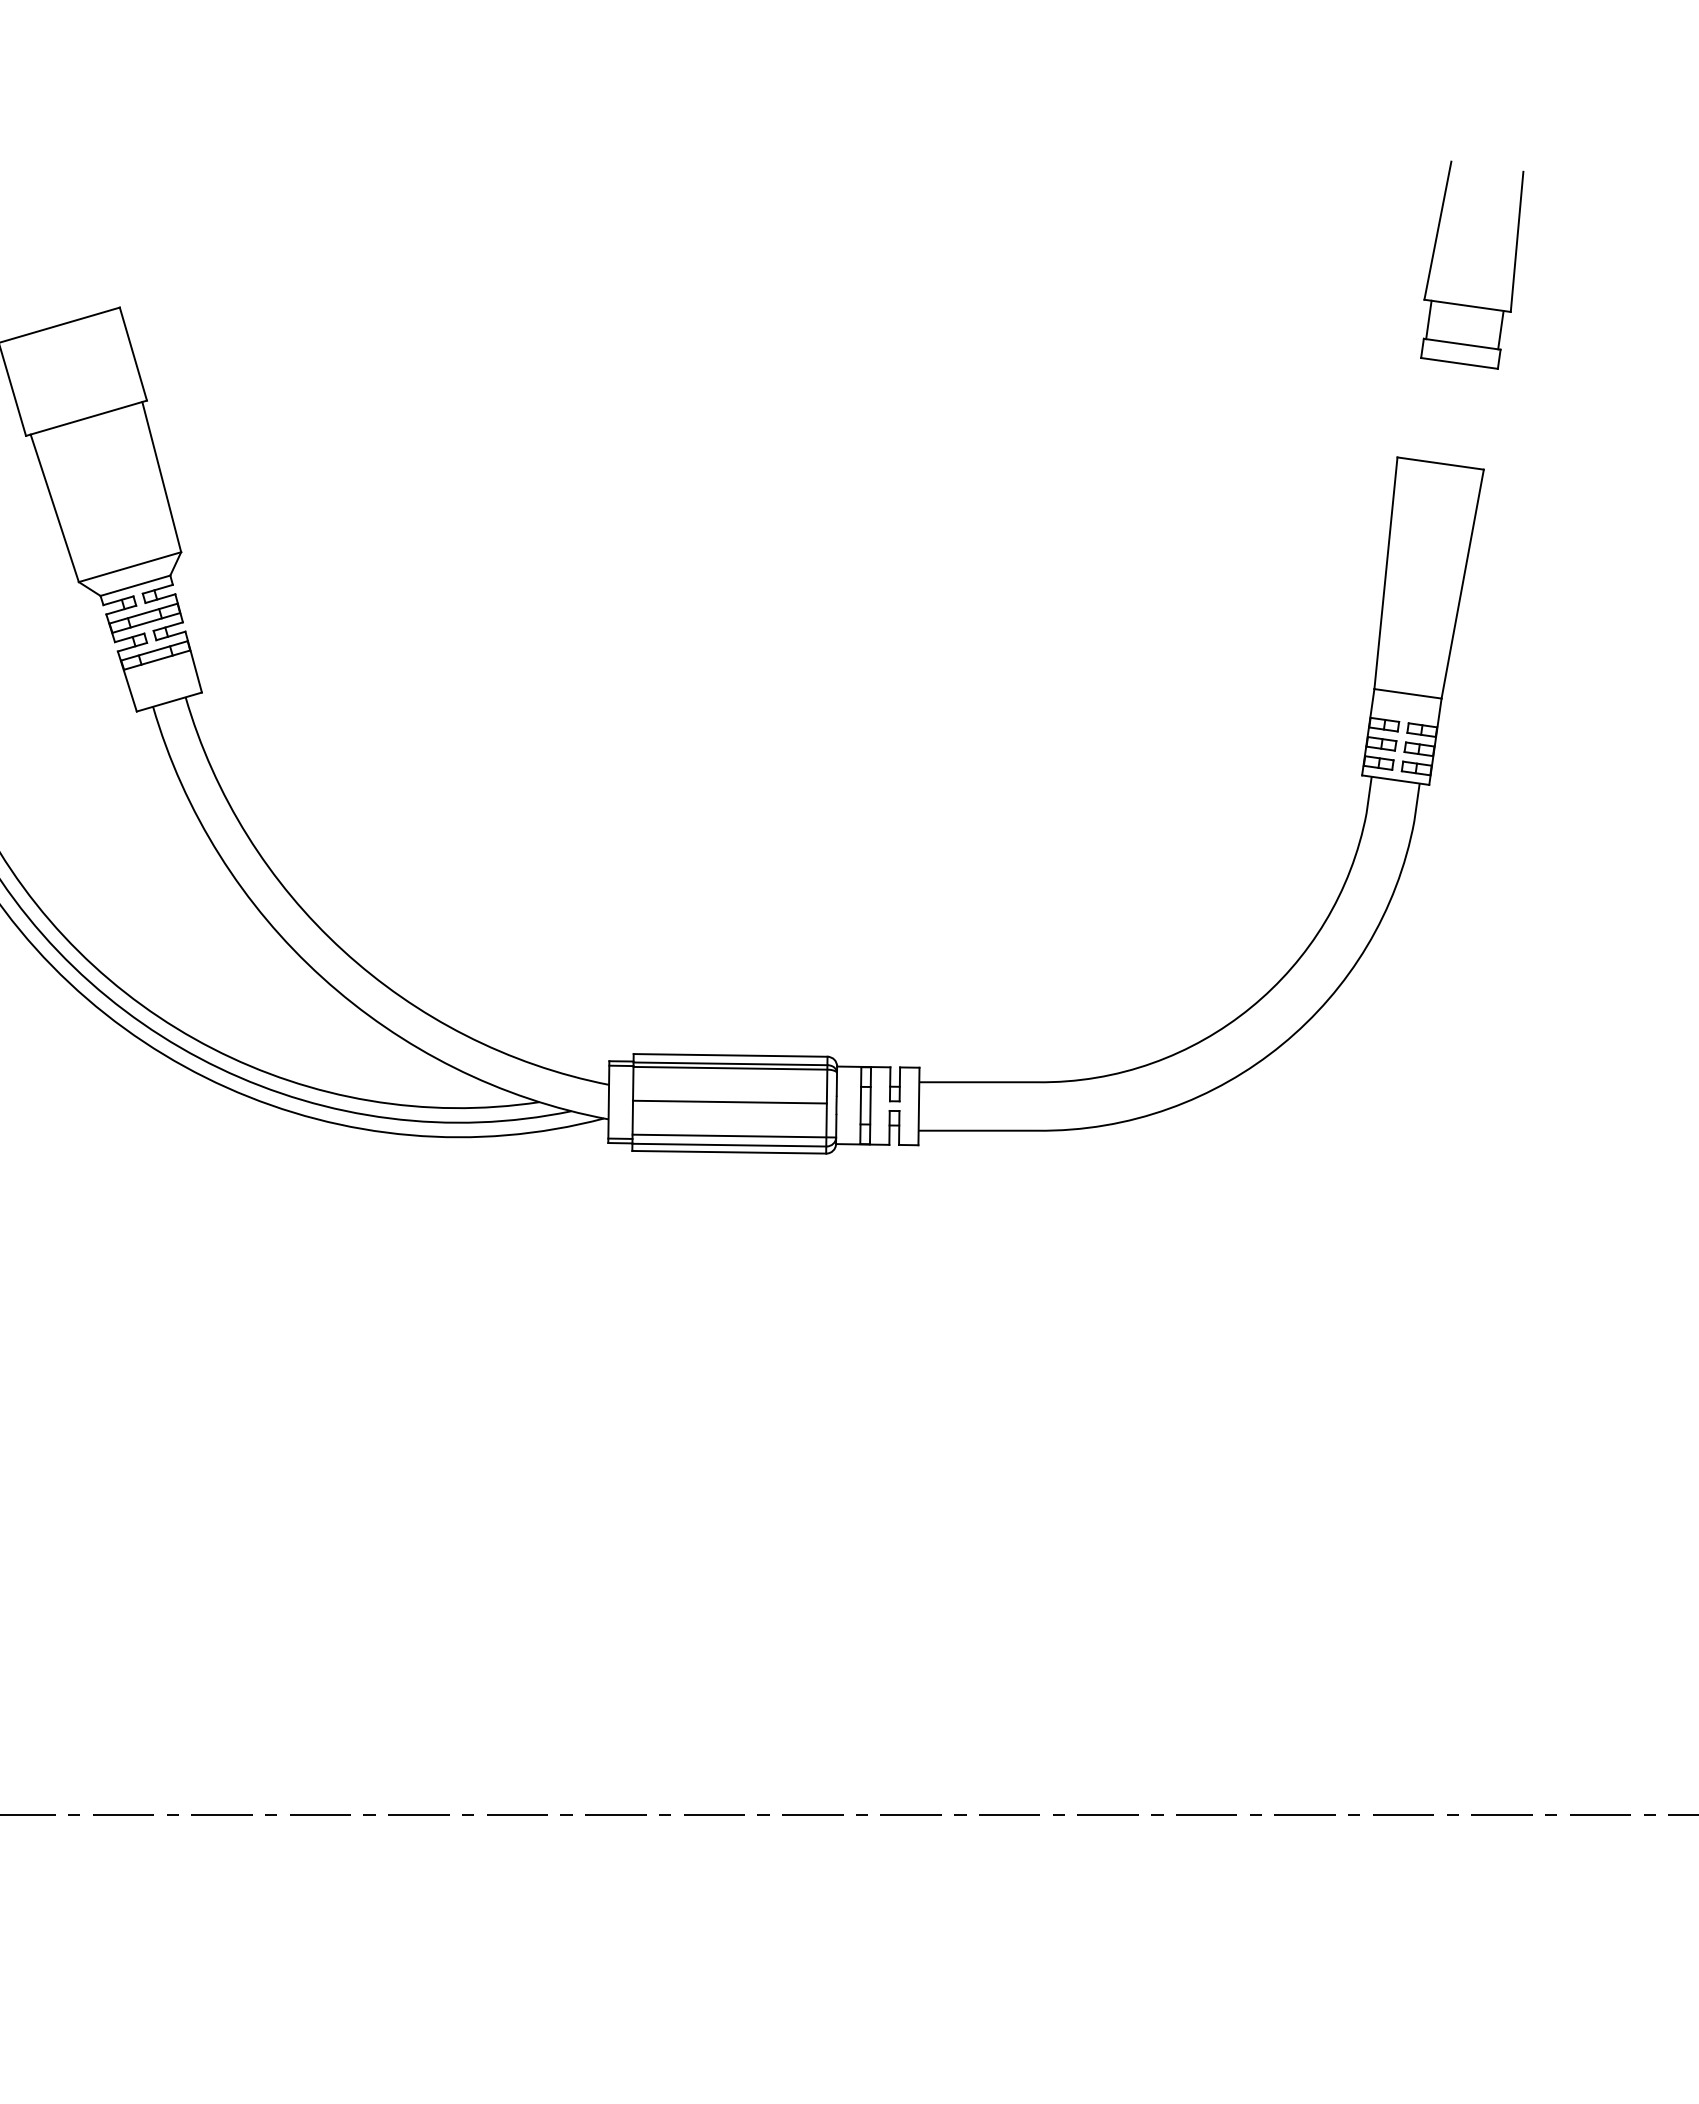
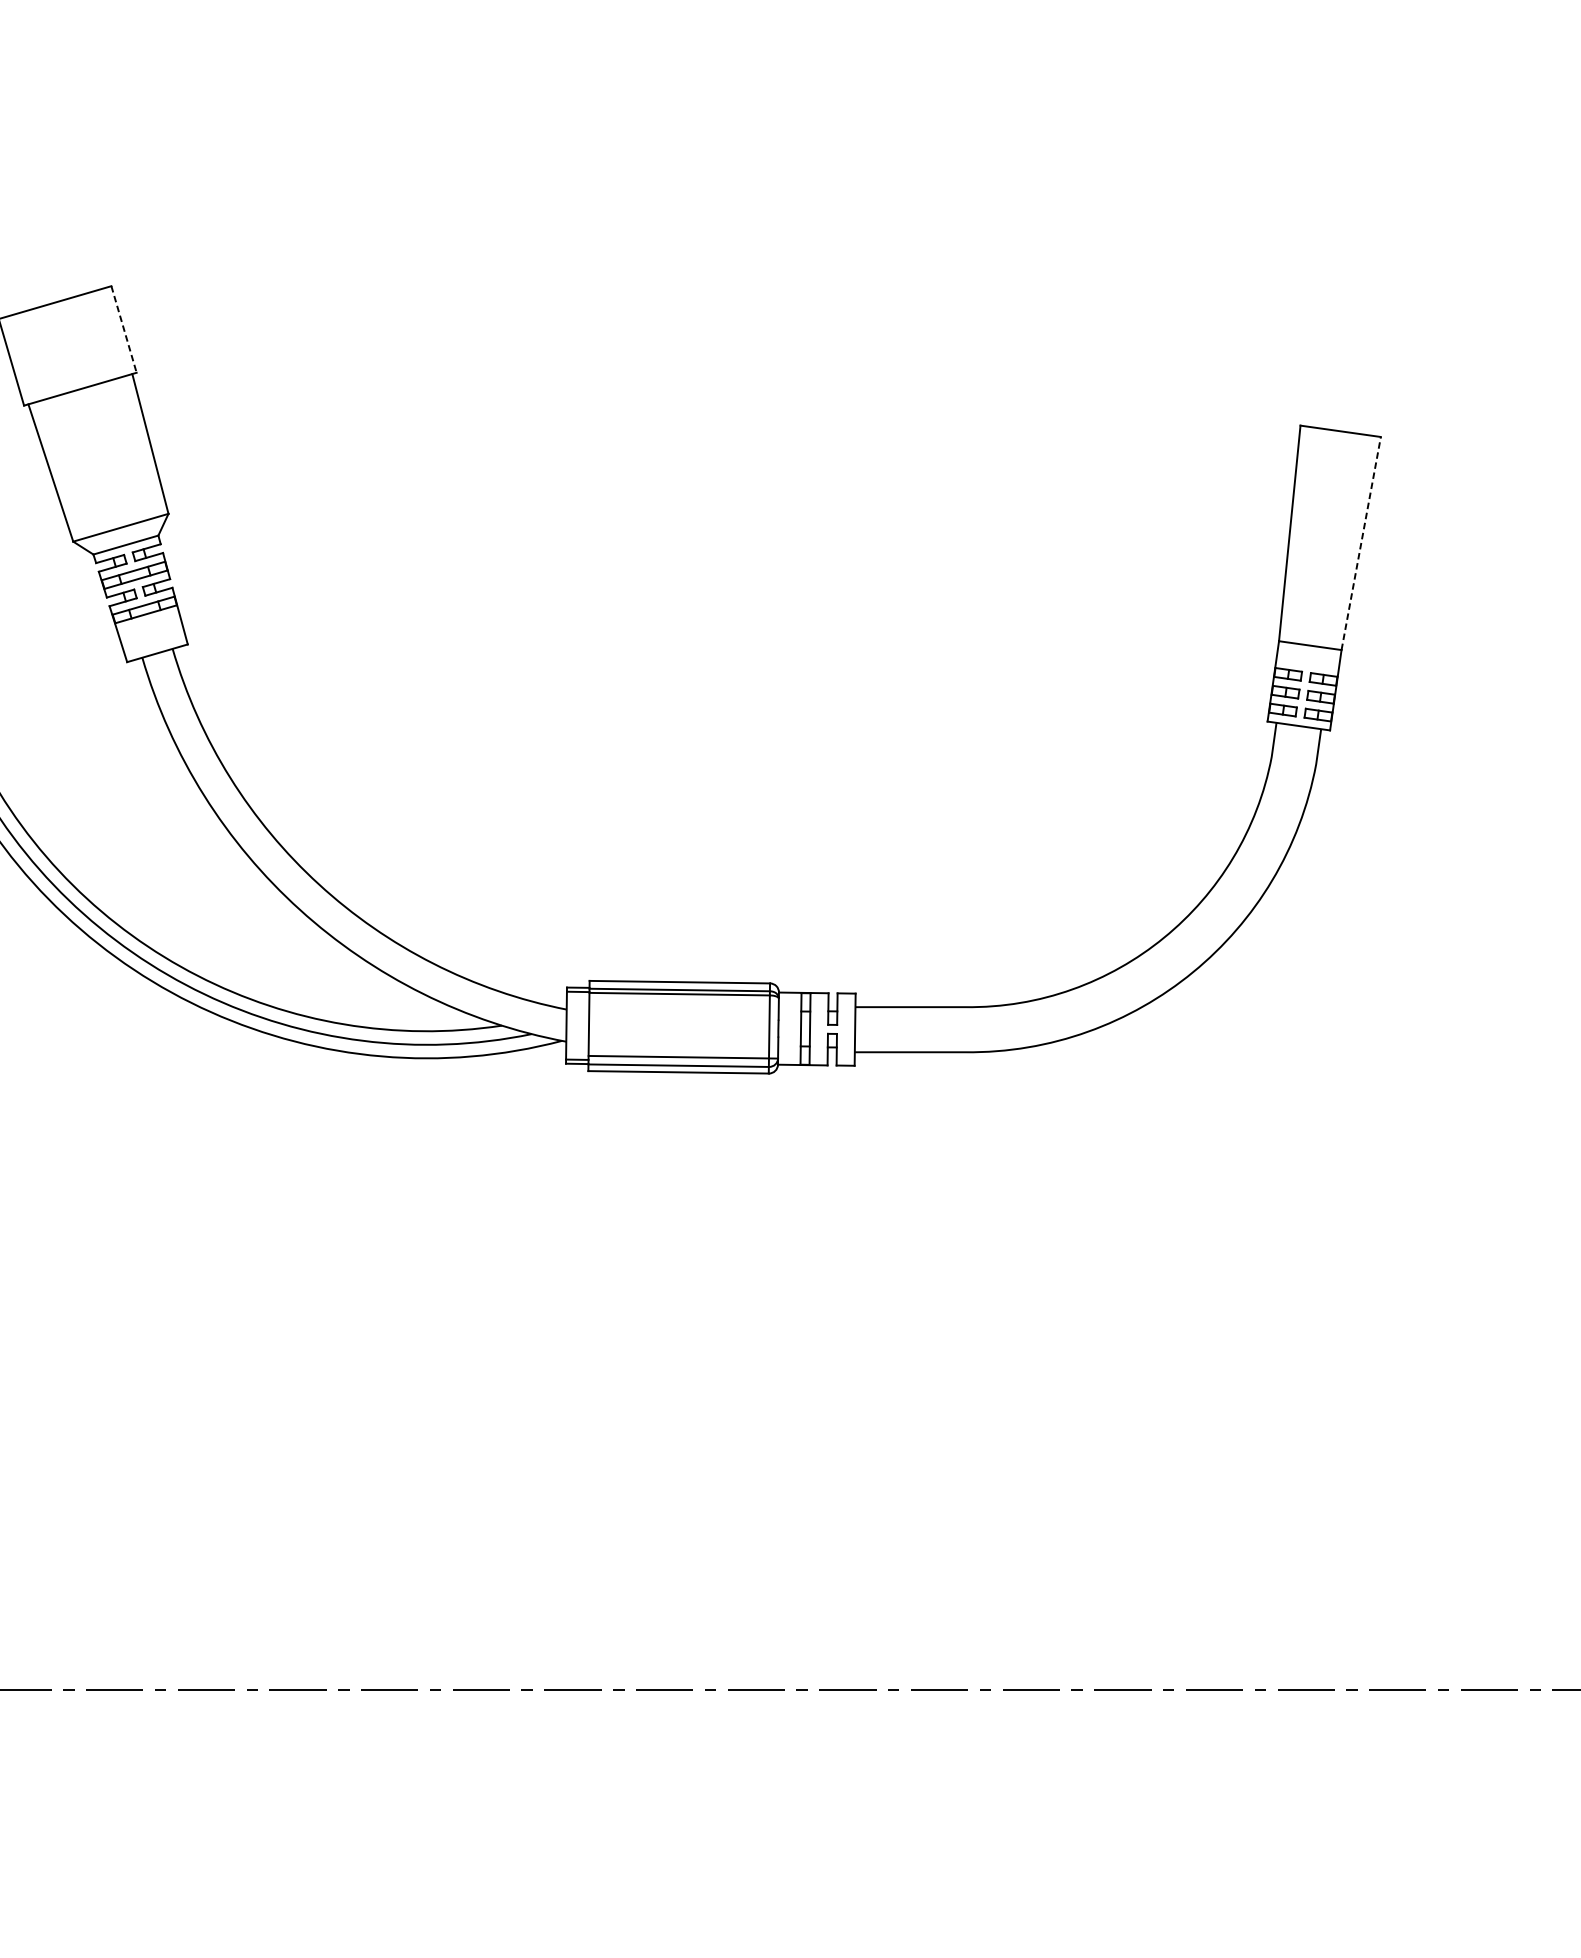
part: (1434, 254) -> (1334, 236), removed
line: (133, 354) -> (124, 329), solid -> dashed
line: (1462, 583) -> (1361, 542), solid -> dashed
line: (729, 1101) -> (678, 1025), removed

